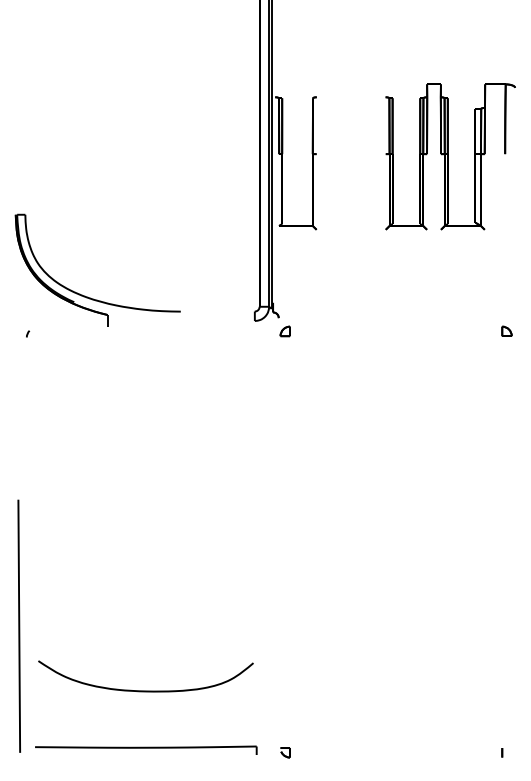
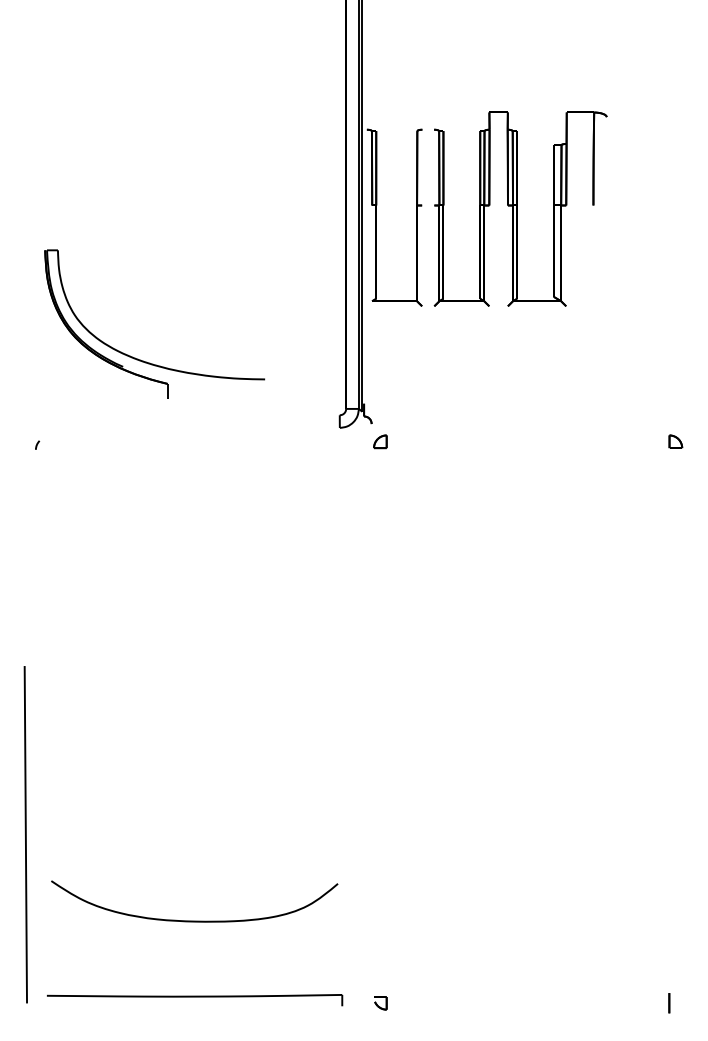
part: (450, 156) -> (520, 208), moved
part: (85, 295) -> (138, 357), moved
part: (502, 752) -> (669, 1002), size x1.6

